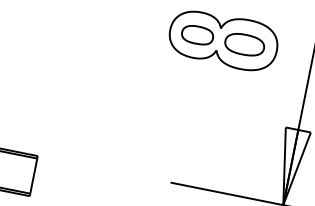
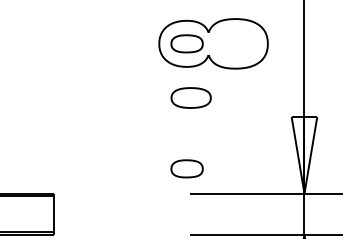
part: (244, 44) -> (190, 97), moved
part: (172, 157) -> (186, 168), added

